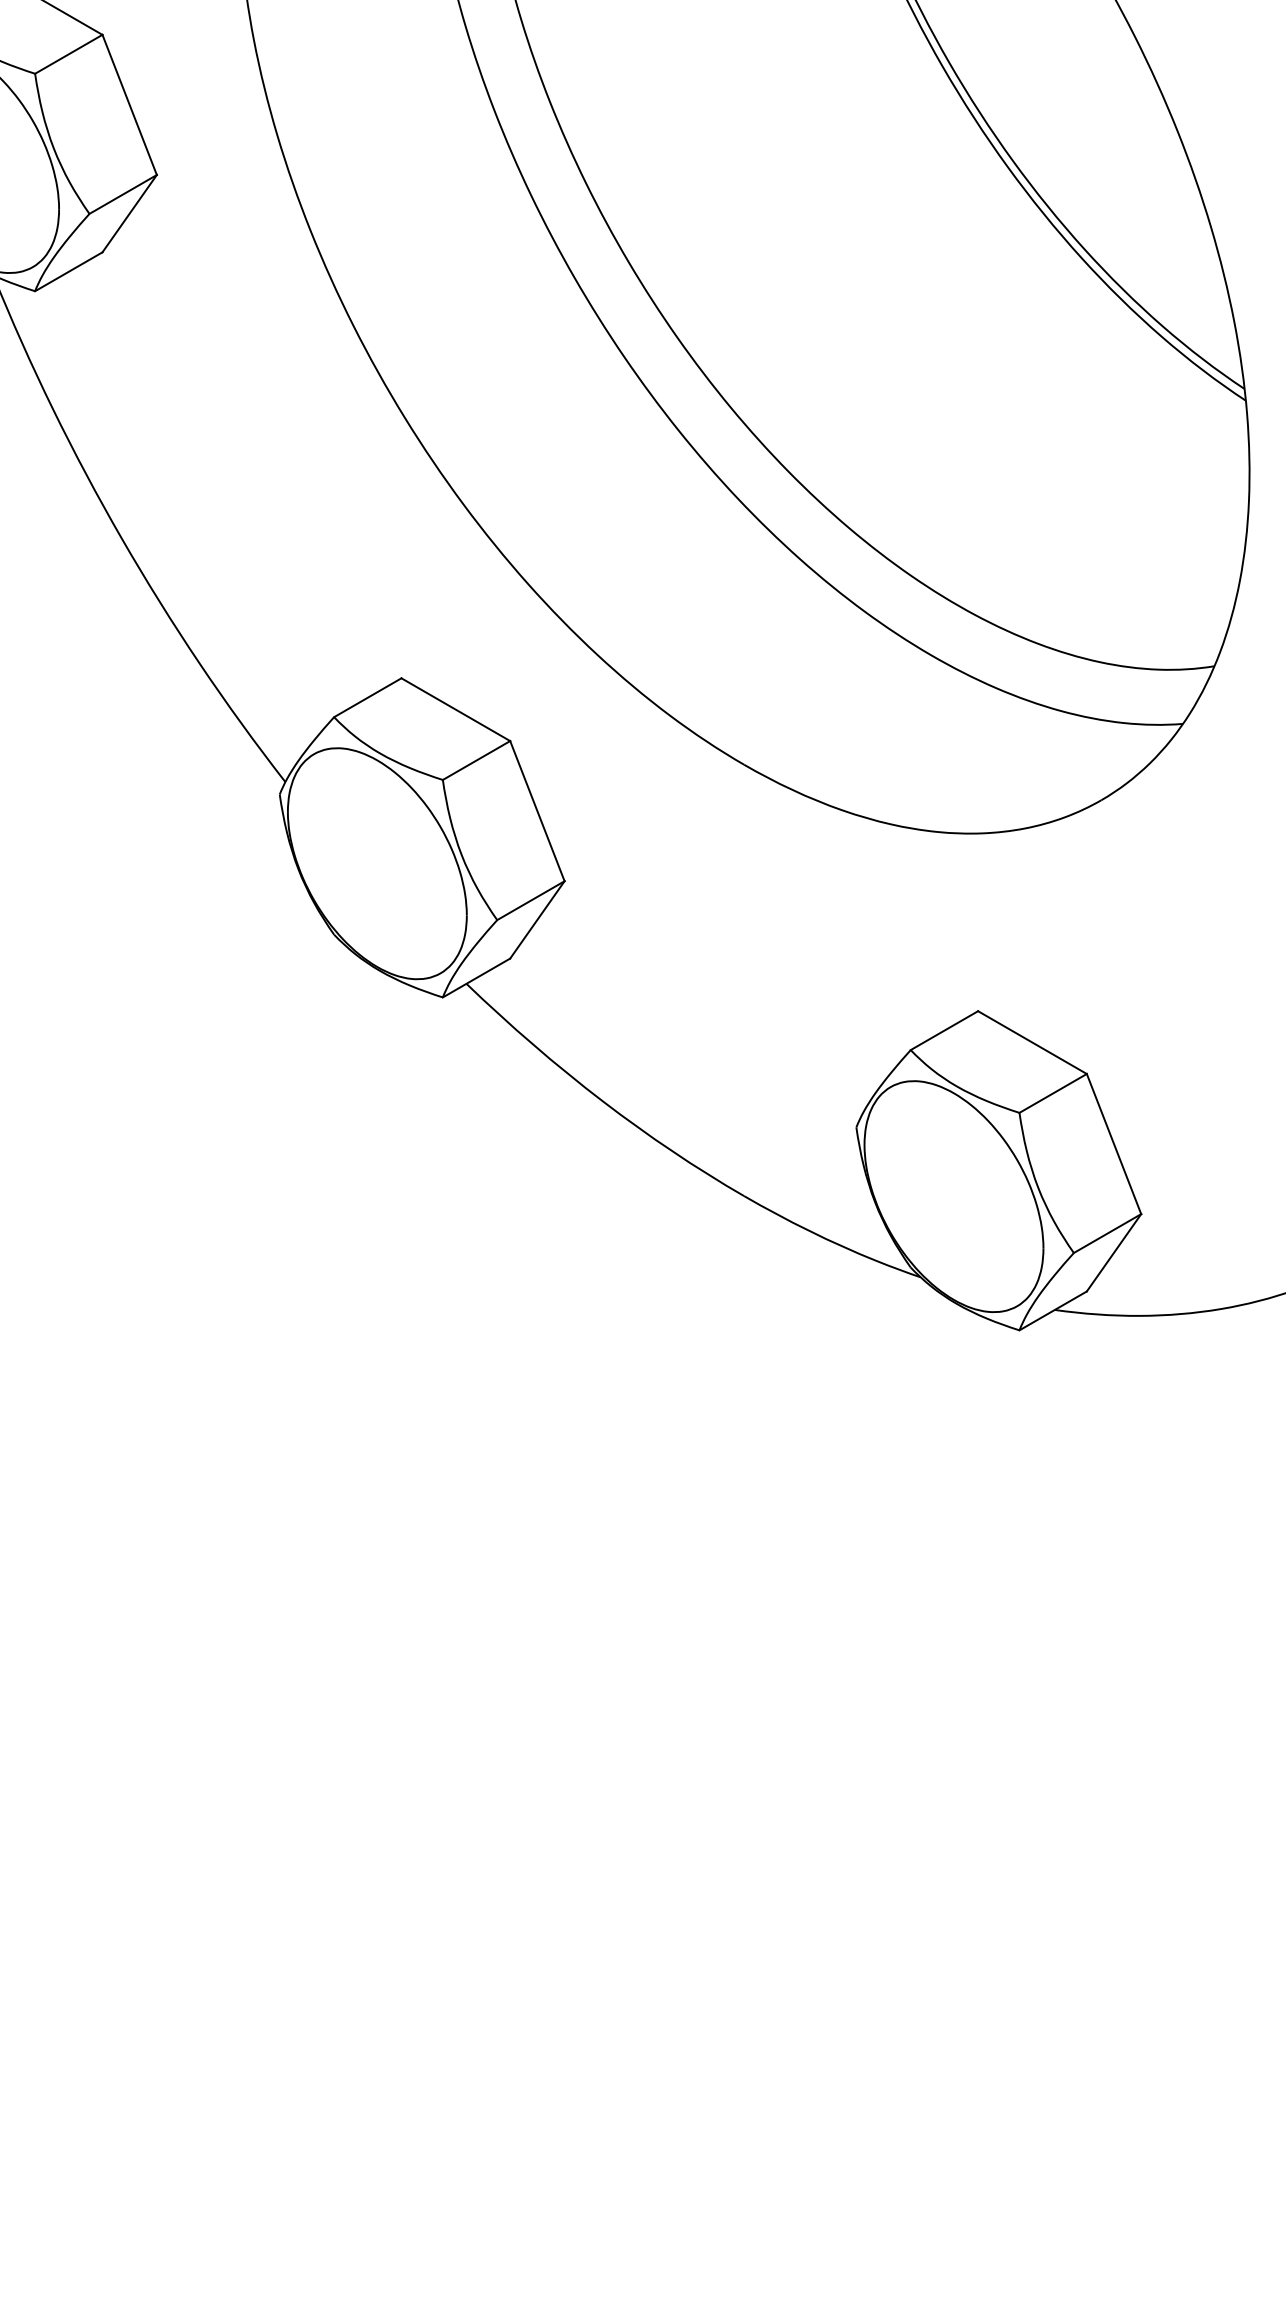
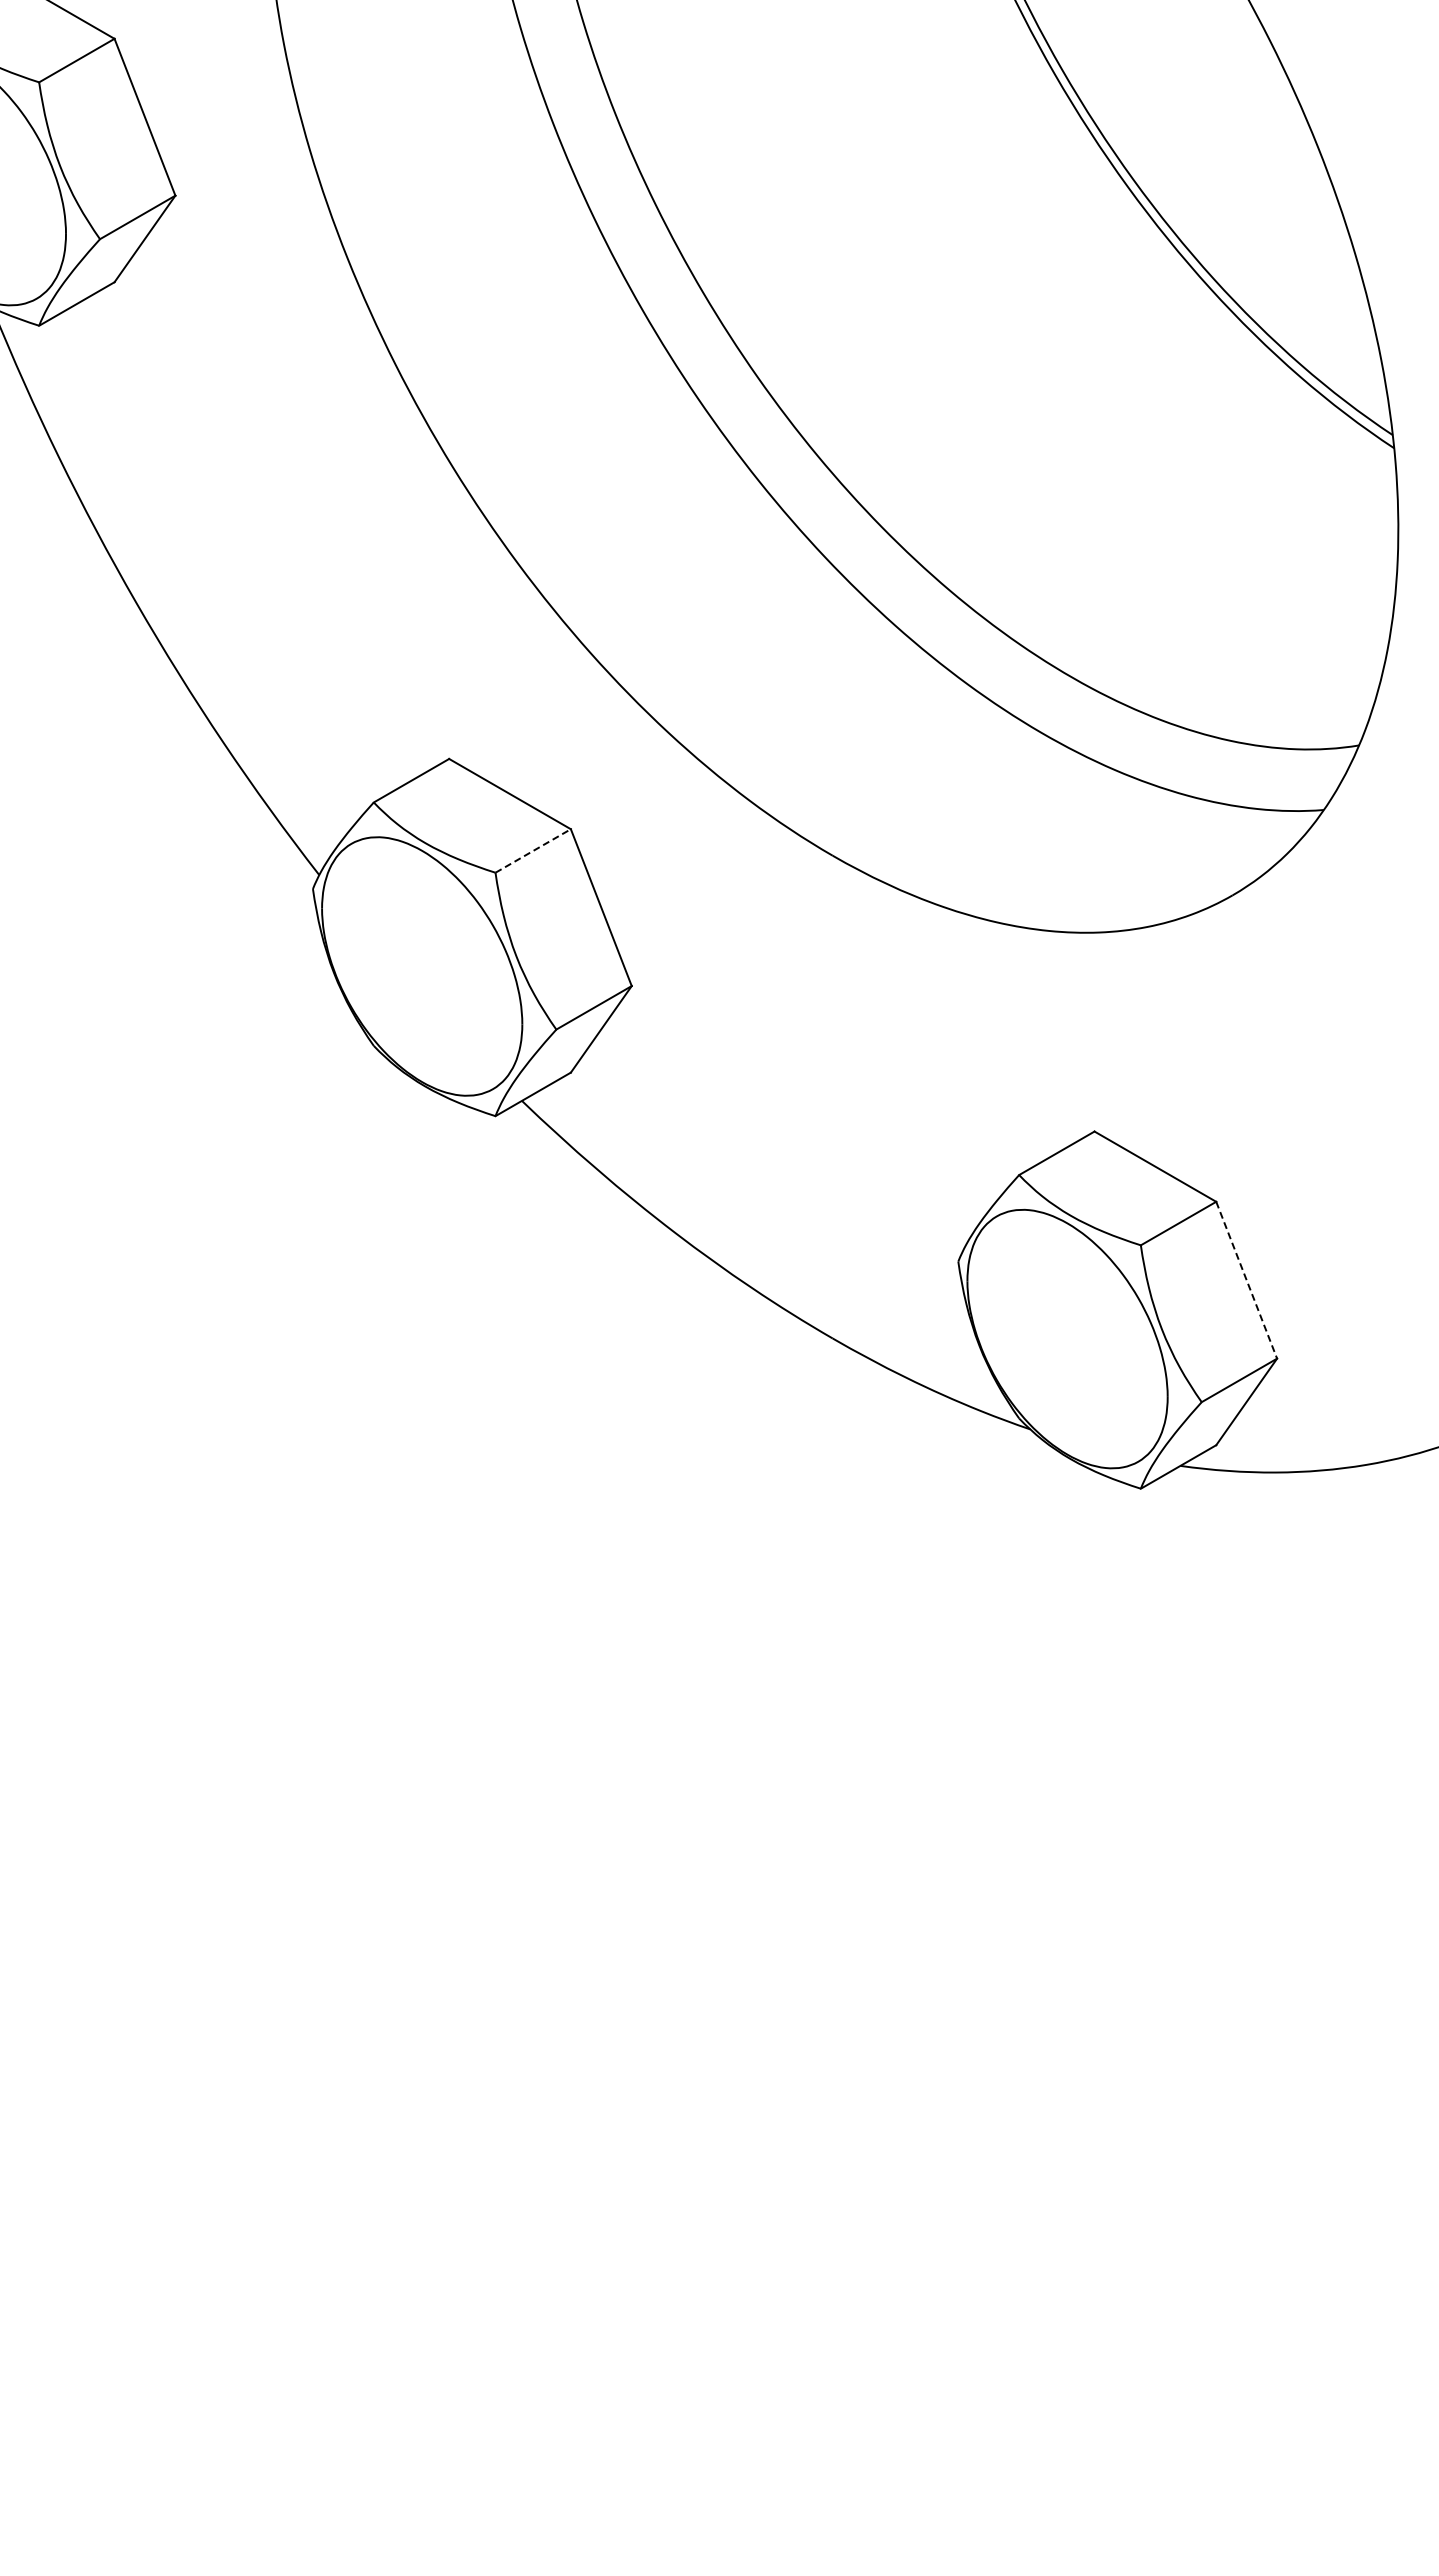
line: (476, 760) -> (533, 850), solid -> dashed
line: (1113, 1144) -> (1246, 1280), solid -> dashed

